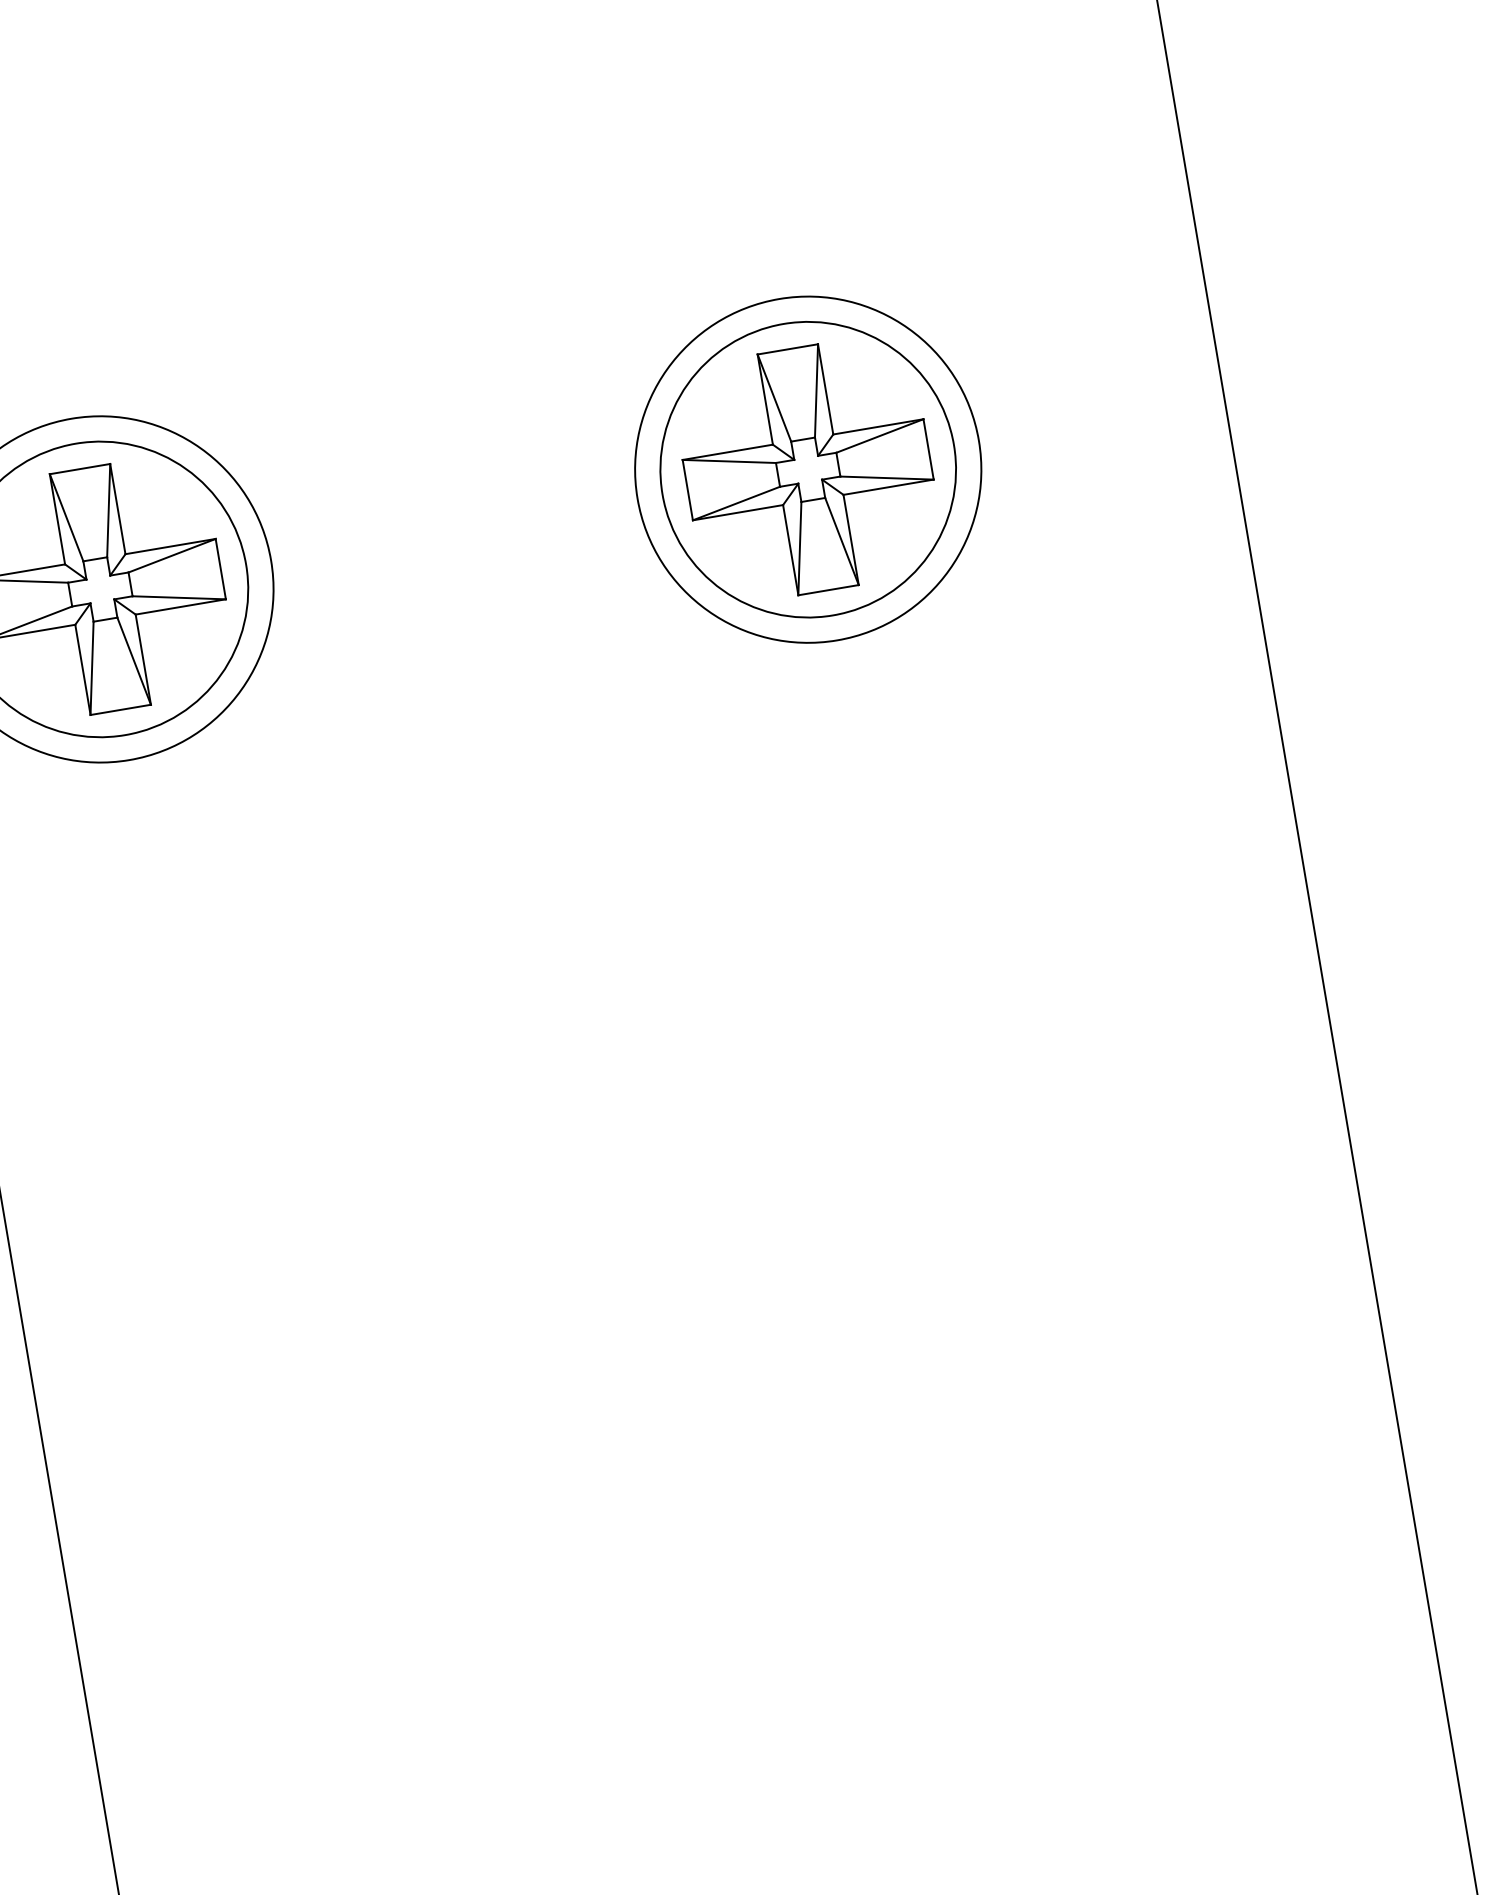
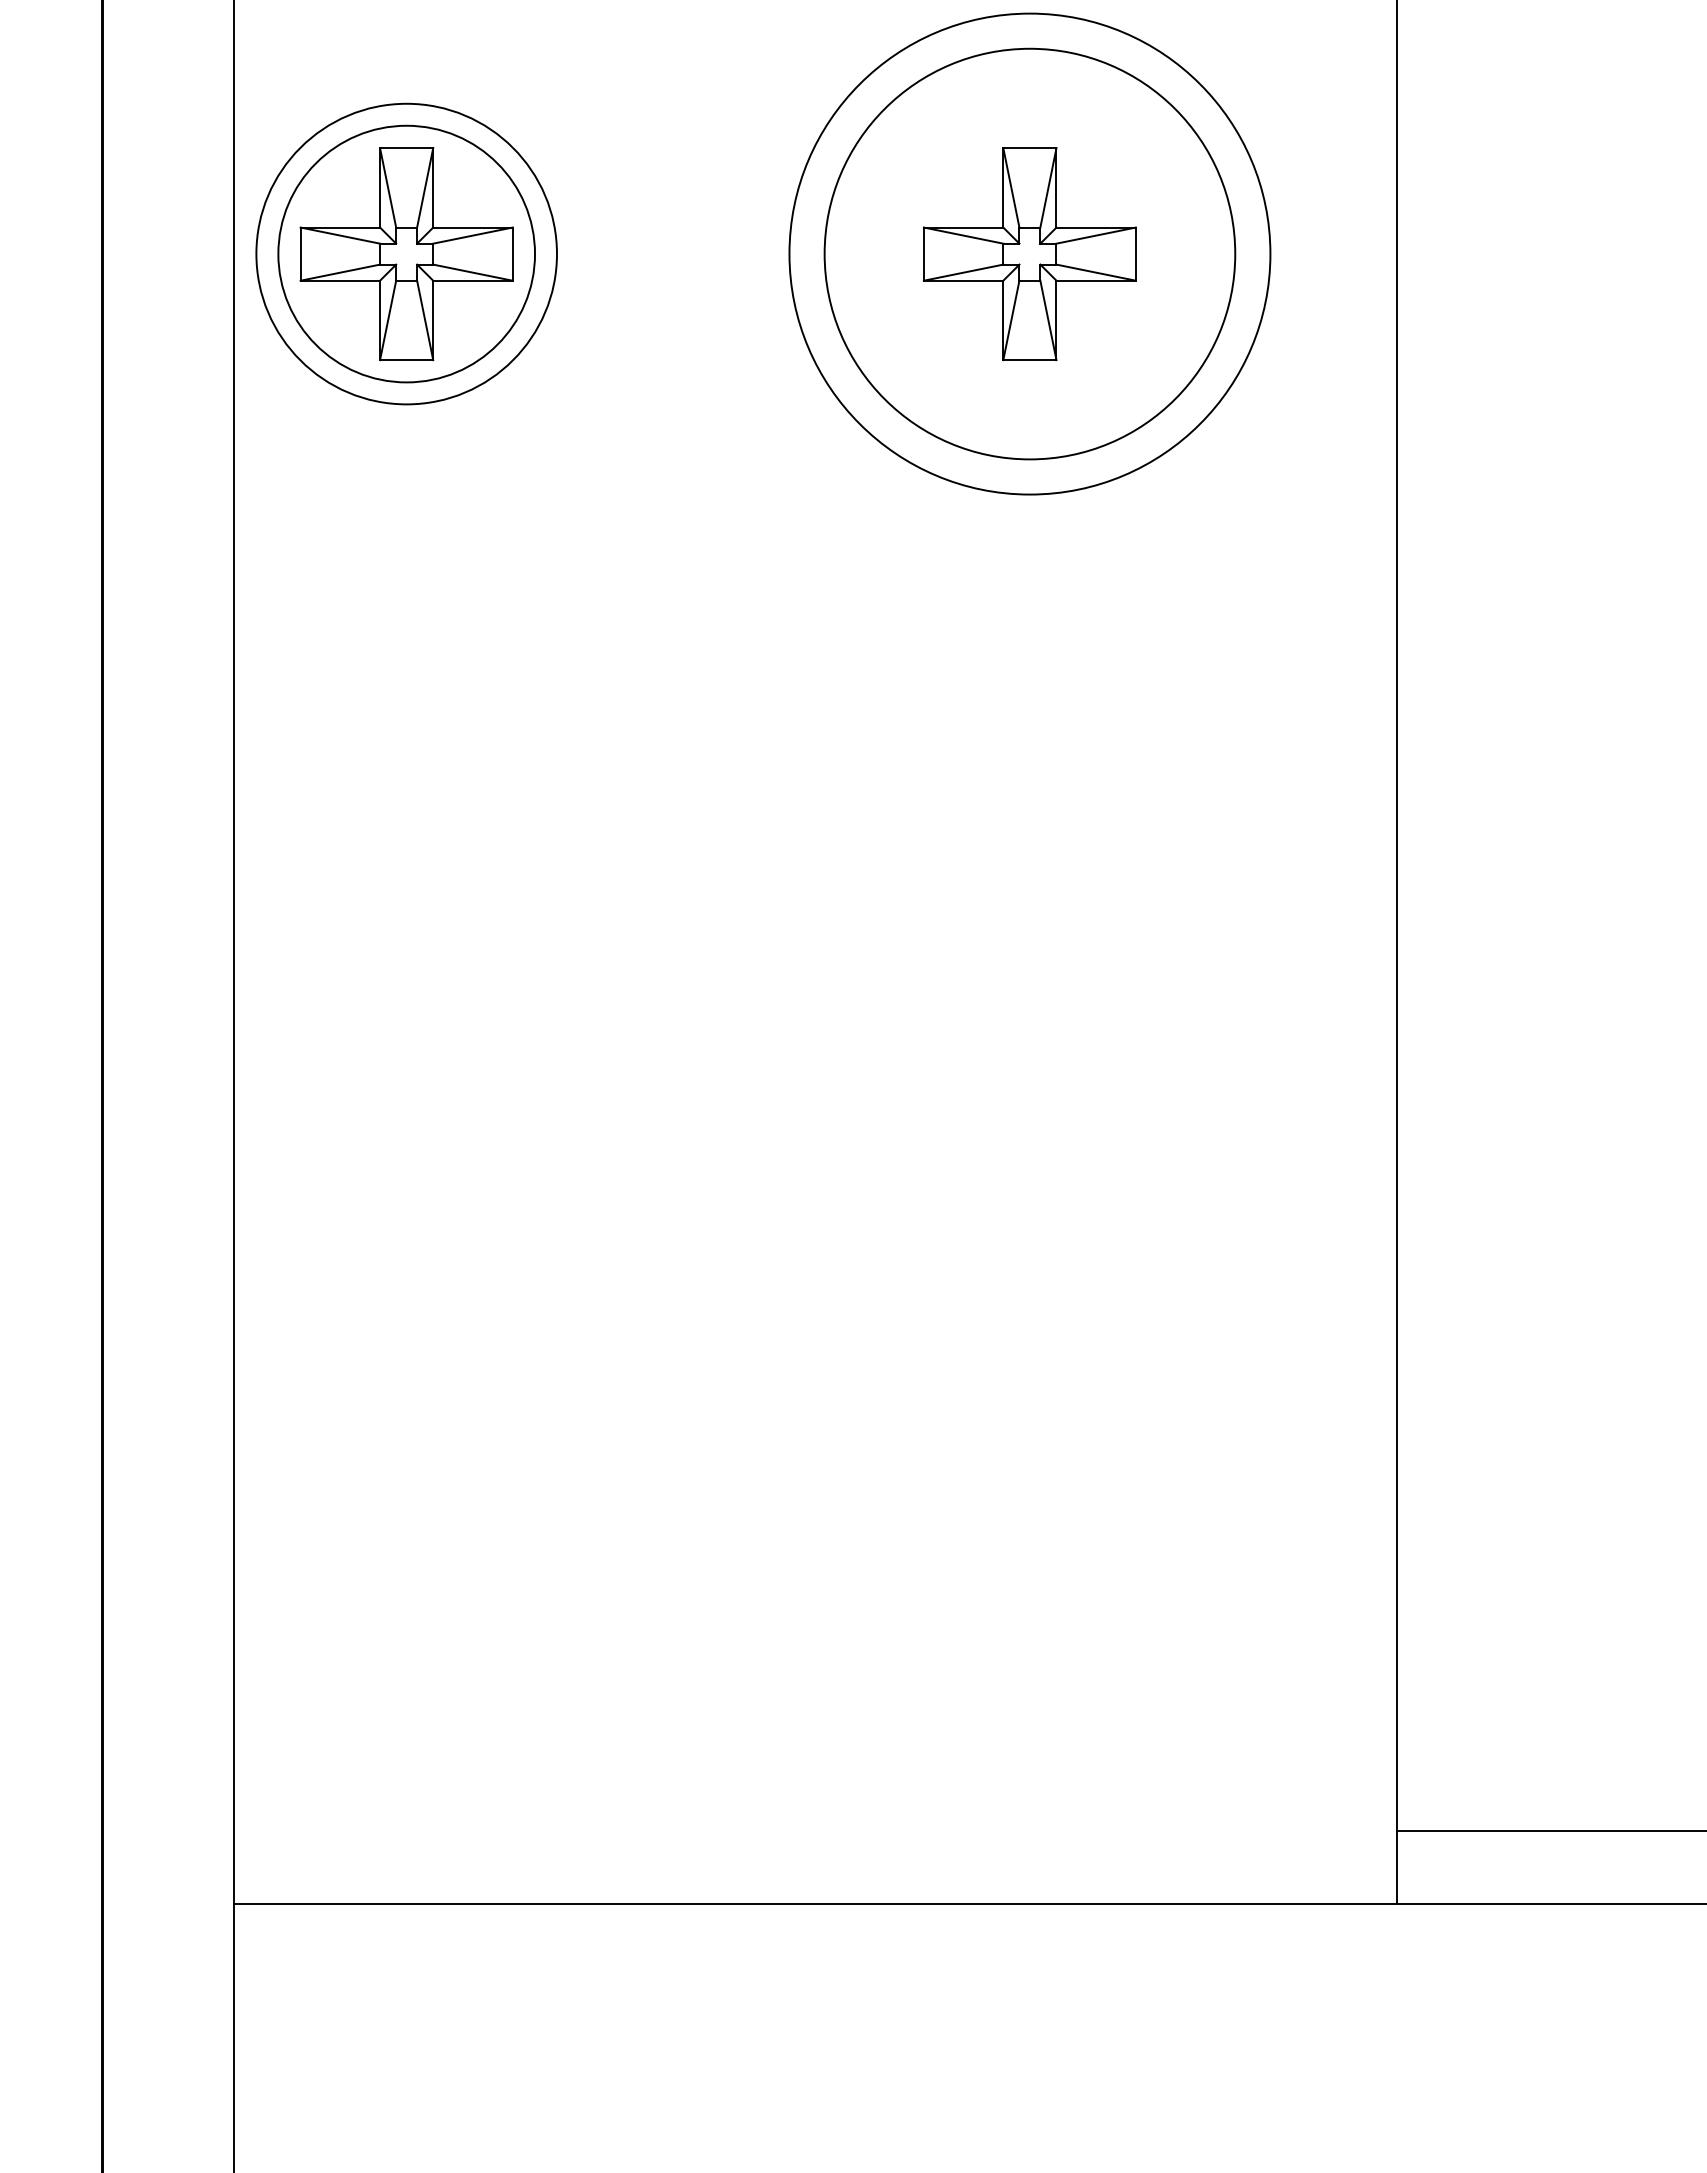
circle: (807, 469) -> (1029, 253), size x1.6
circle: (807, 469) -> (1029, 253), size x1.6

